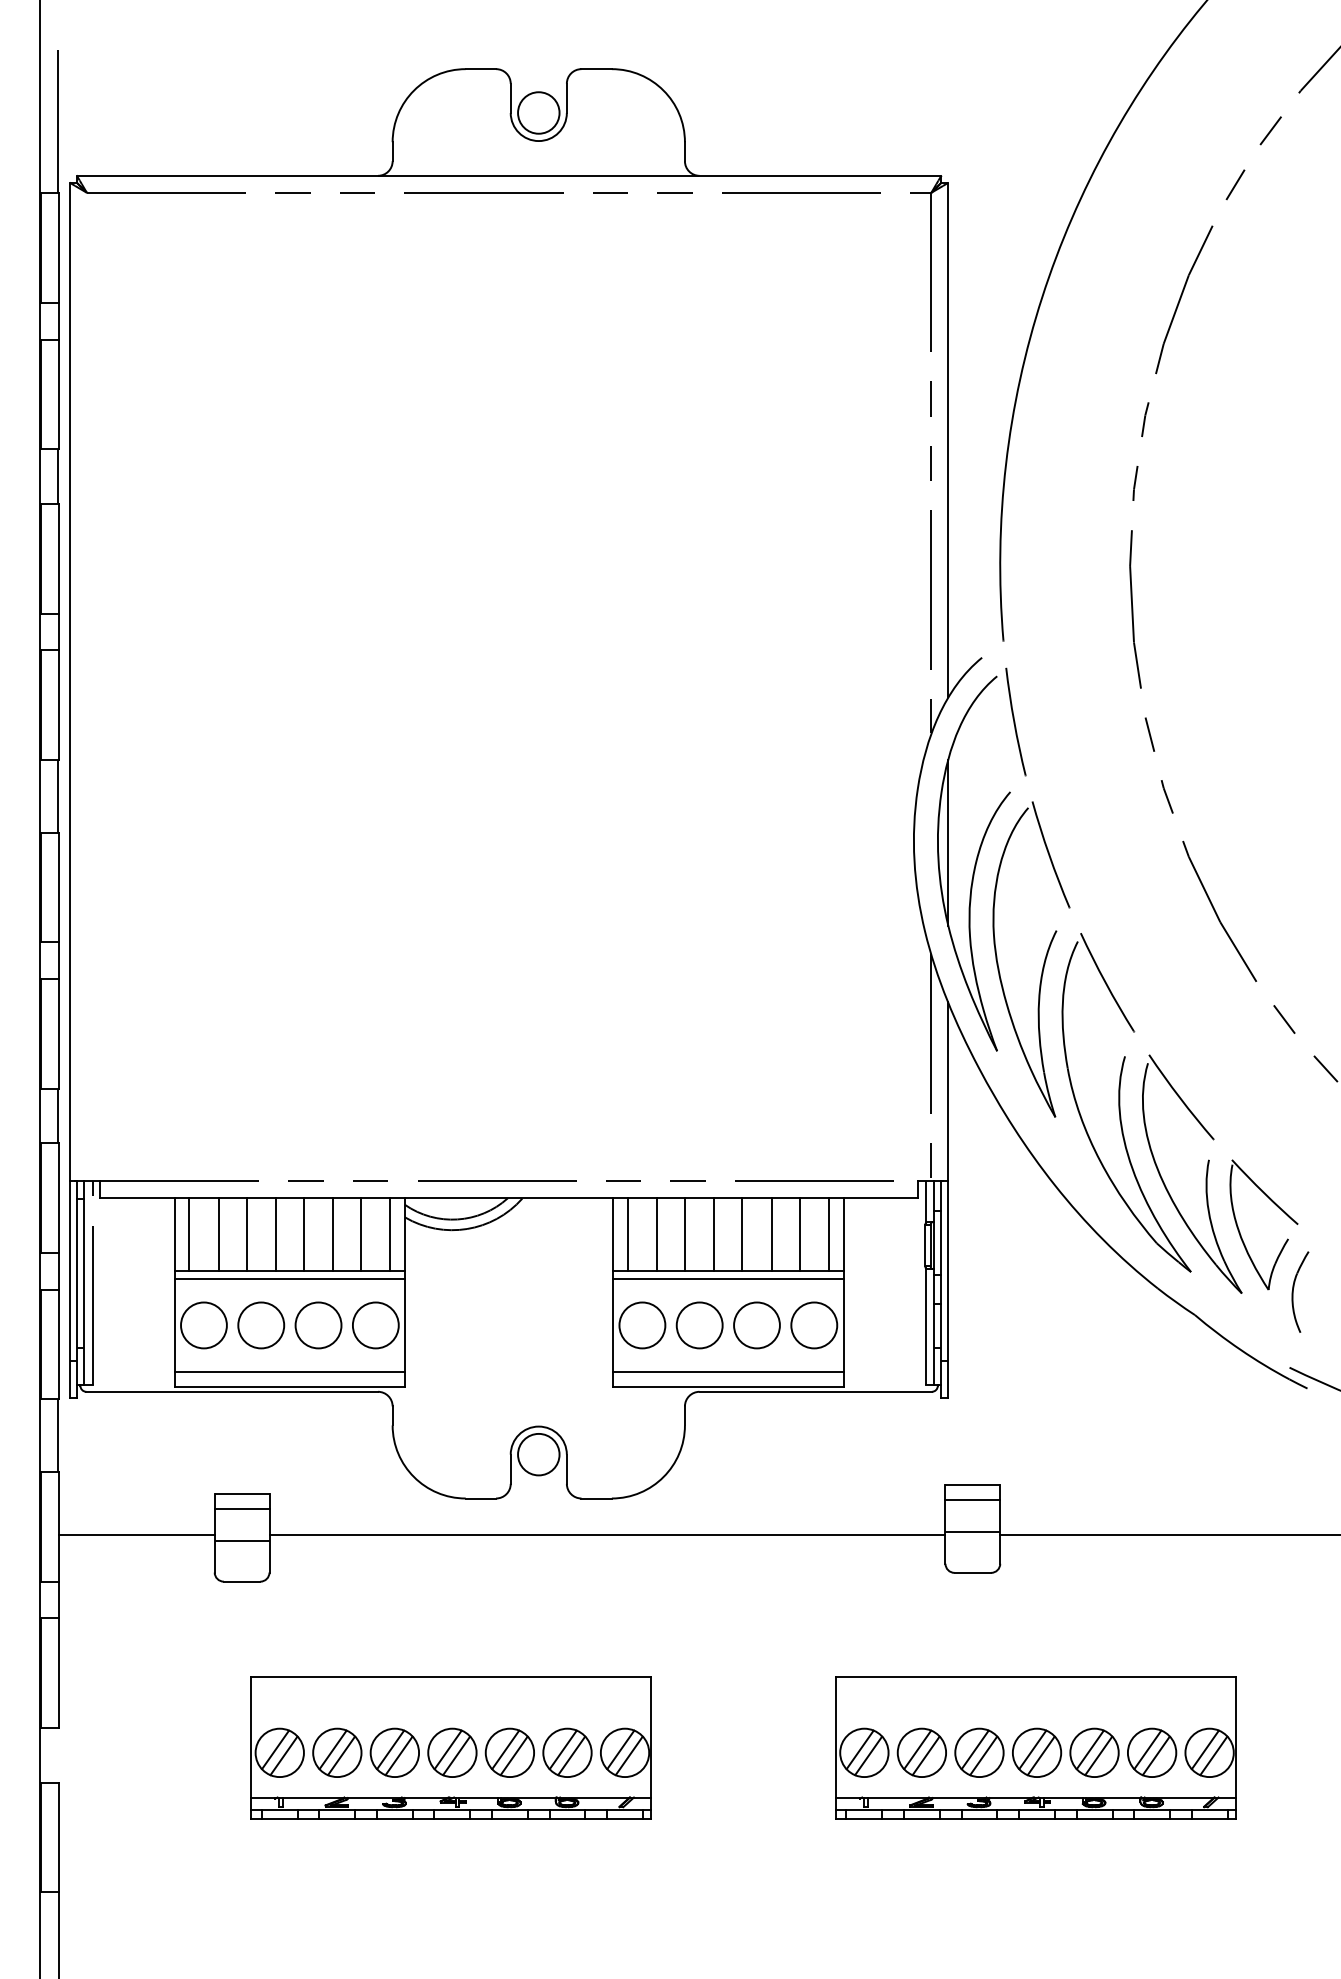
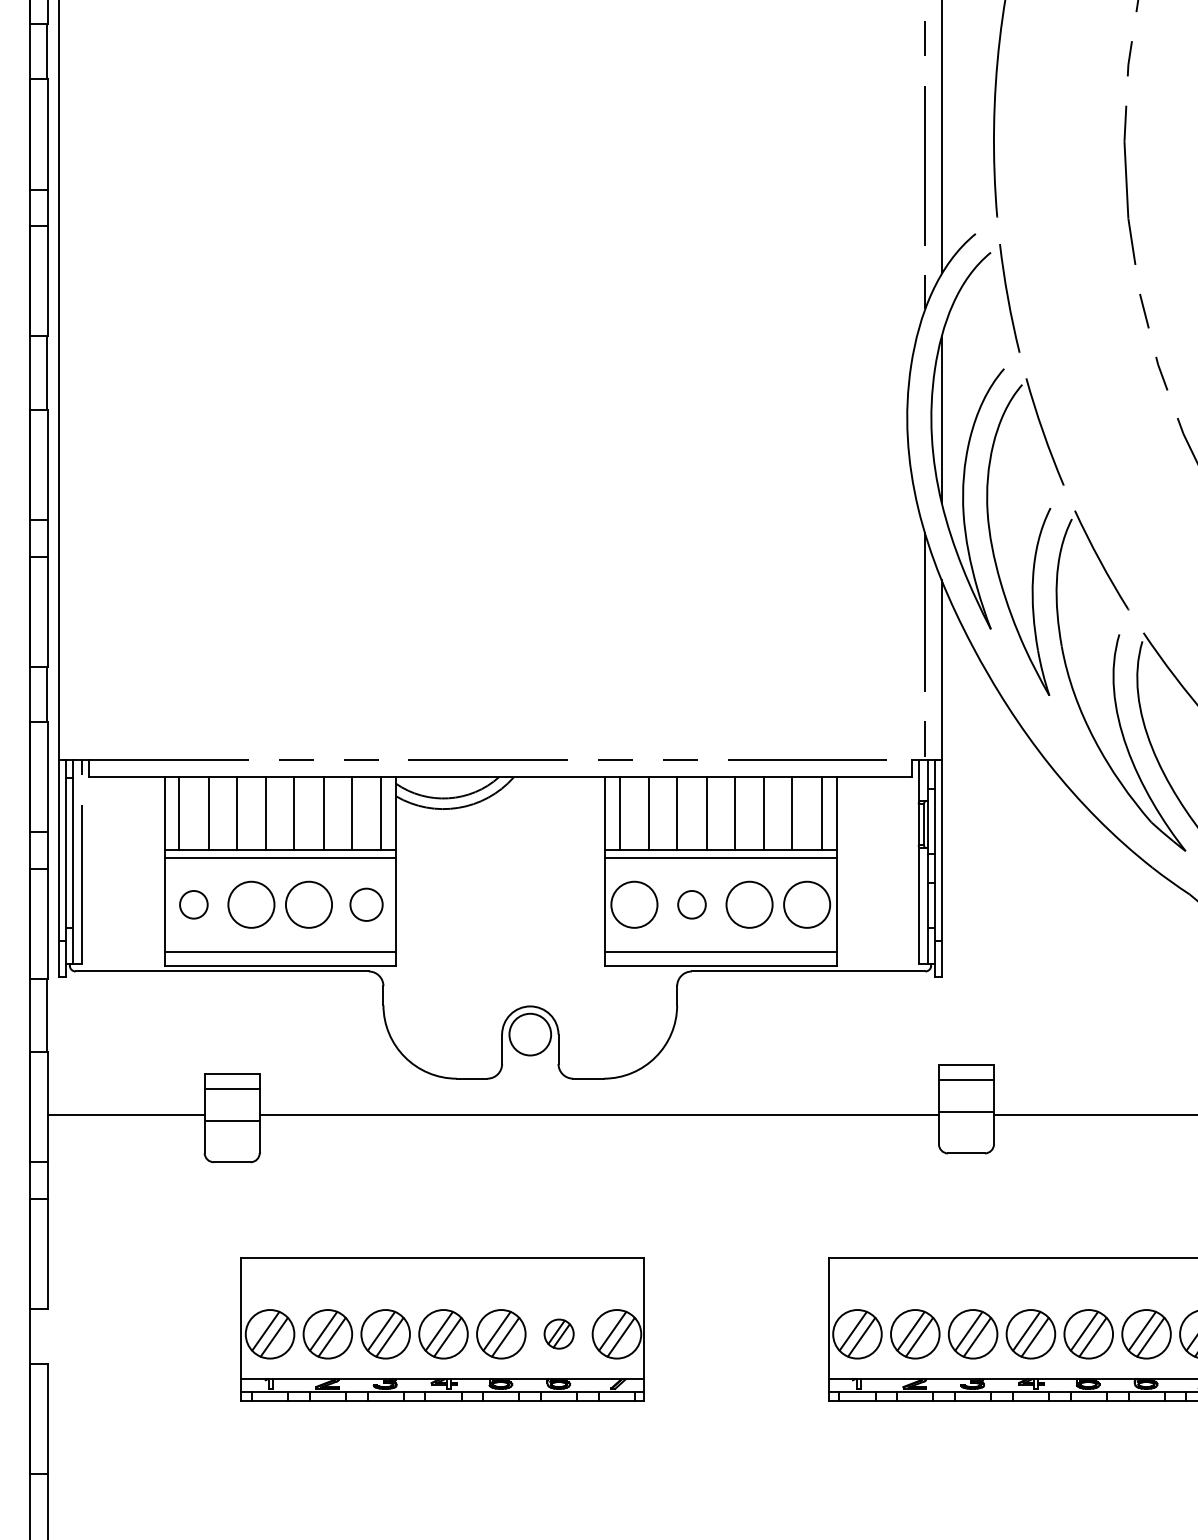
circle: (203, 1325) -> (193, 904), size x0.6
circle: (375, 1325) -> (366, 904), size x0.7
circle: (699, 1325) -> (691, 904), size x0.6
part: (567, 1752) -> (559, 1333), size x0.6

